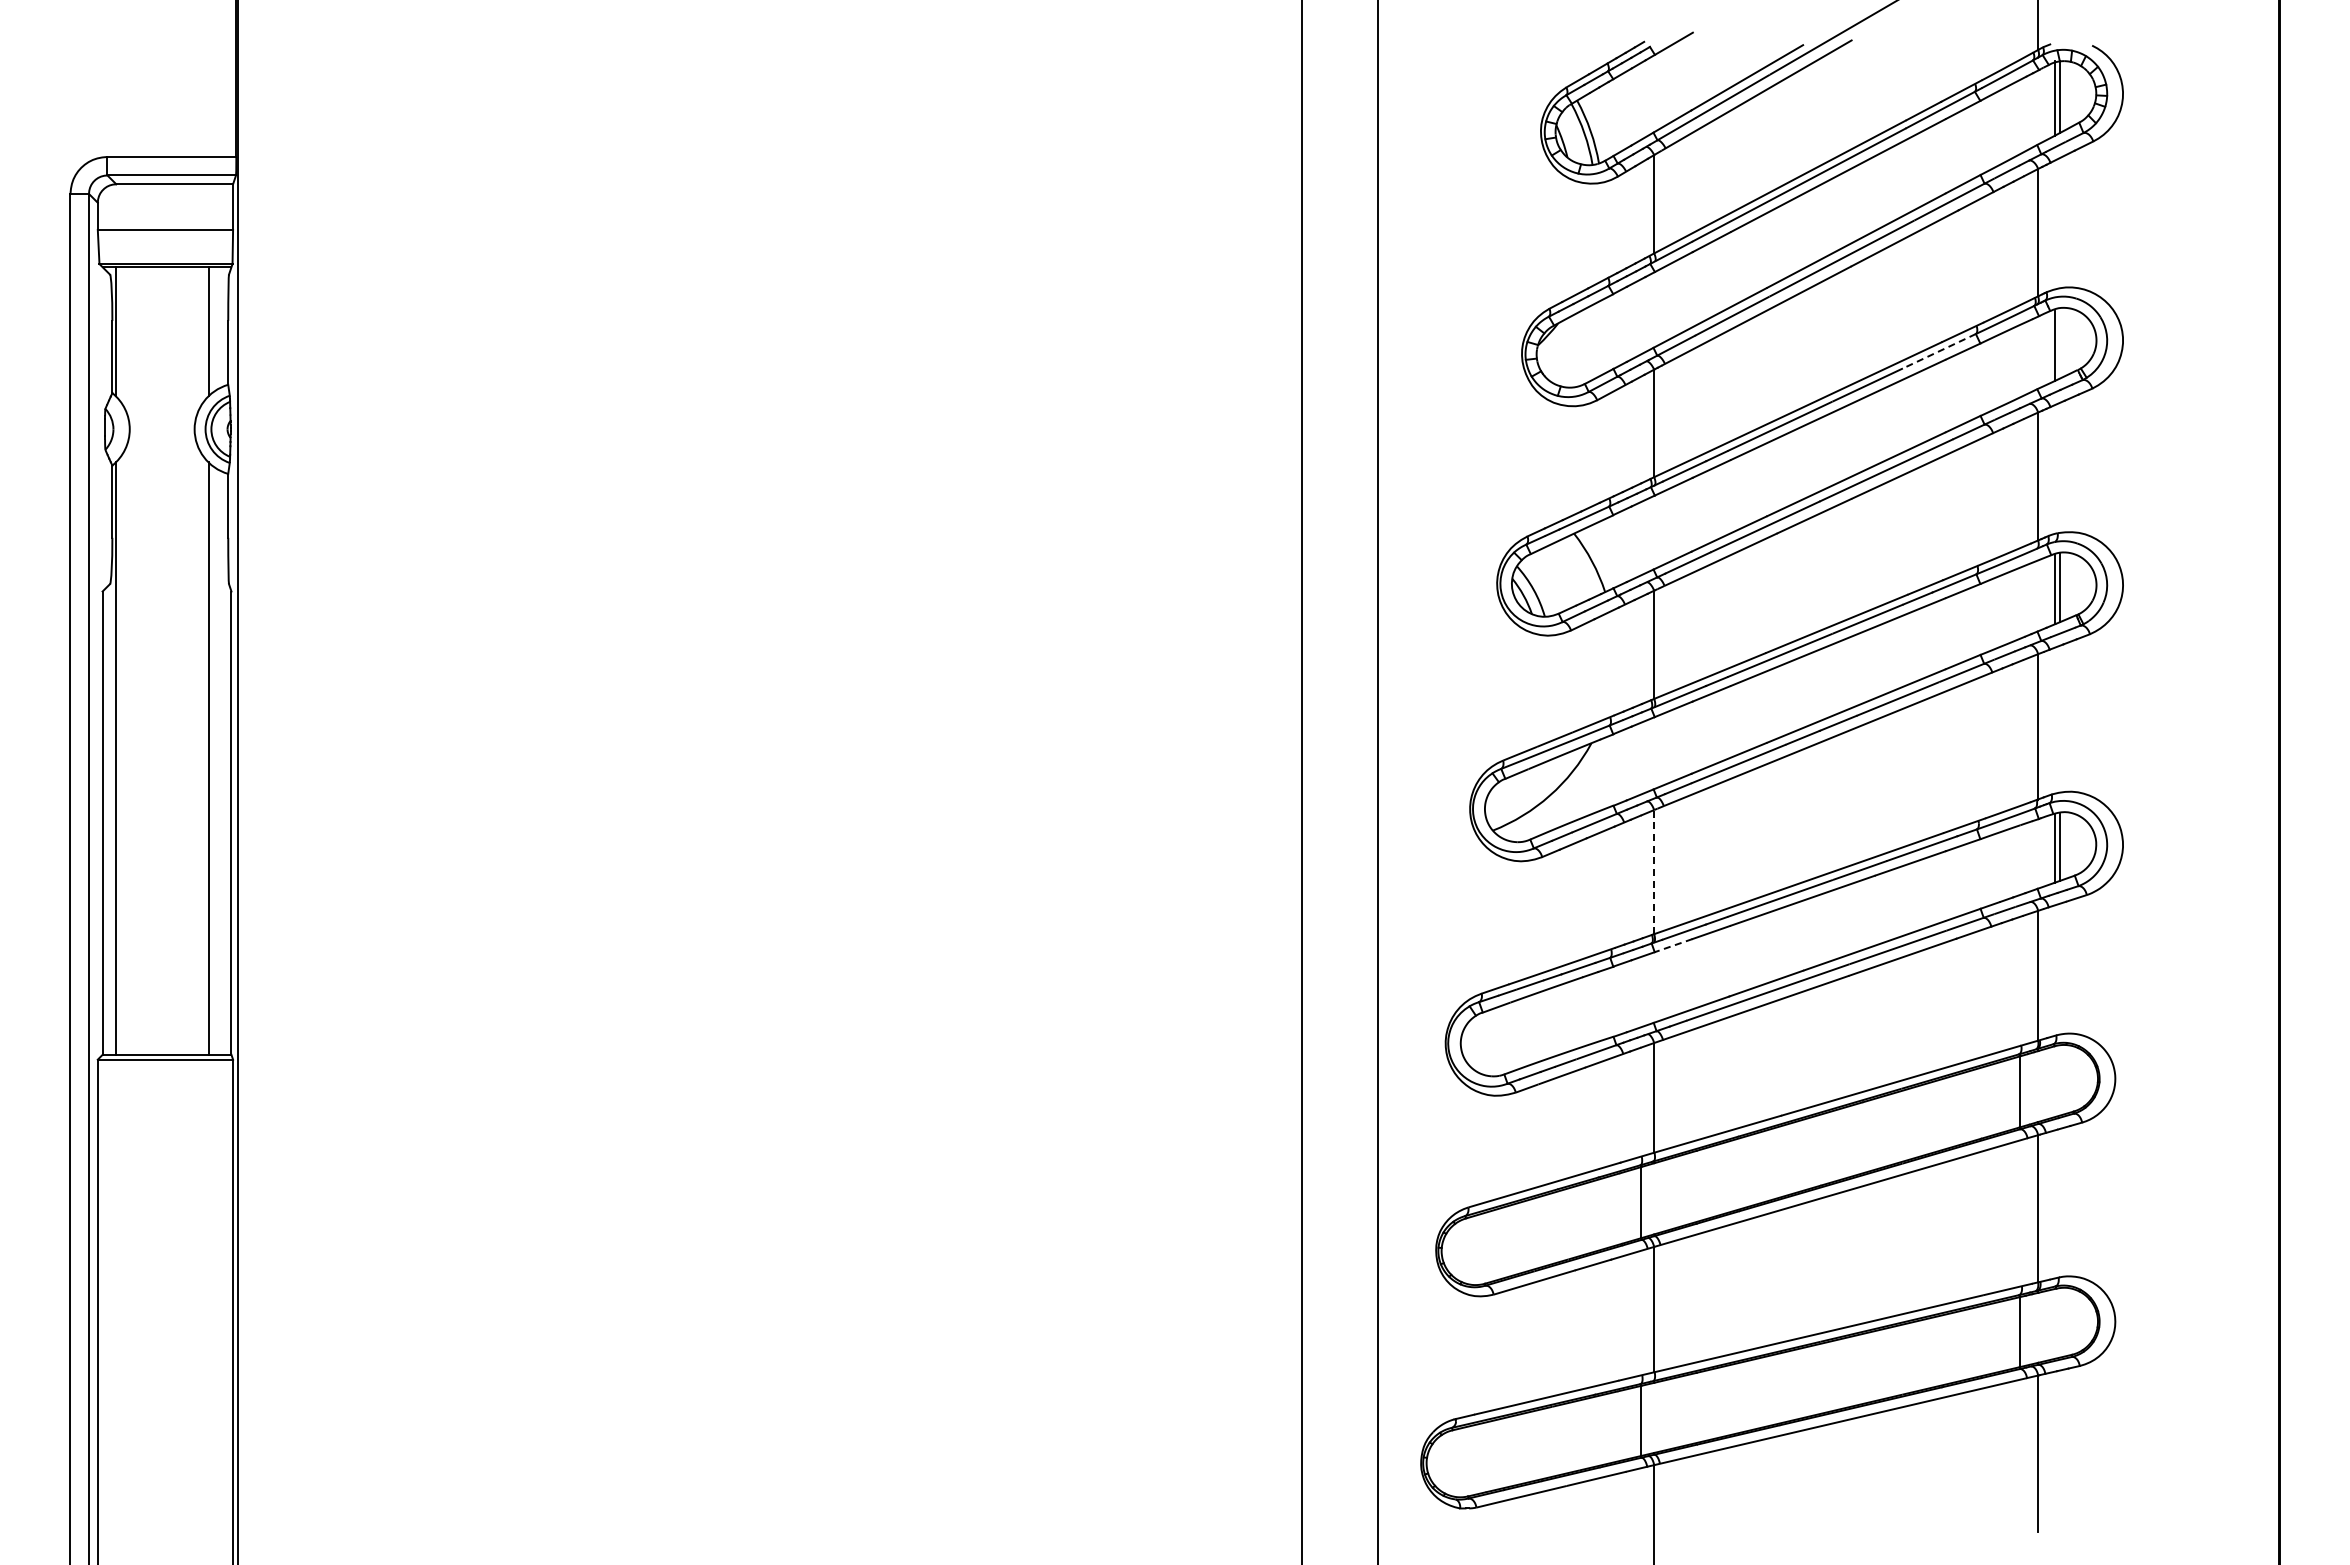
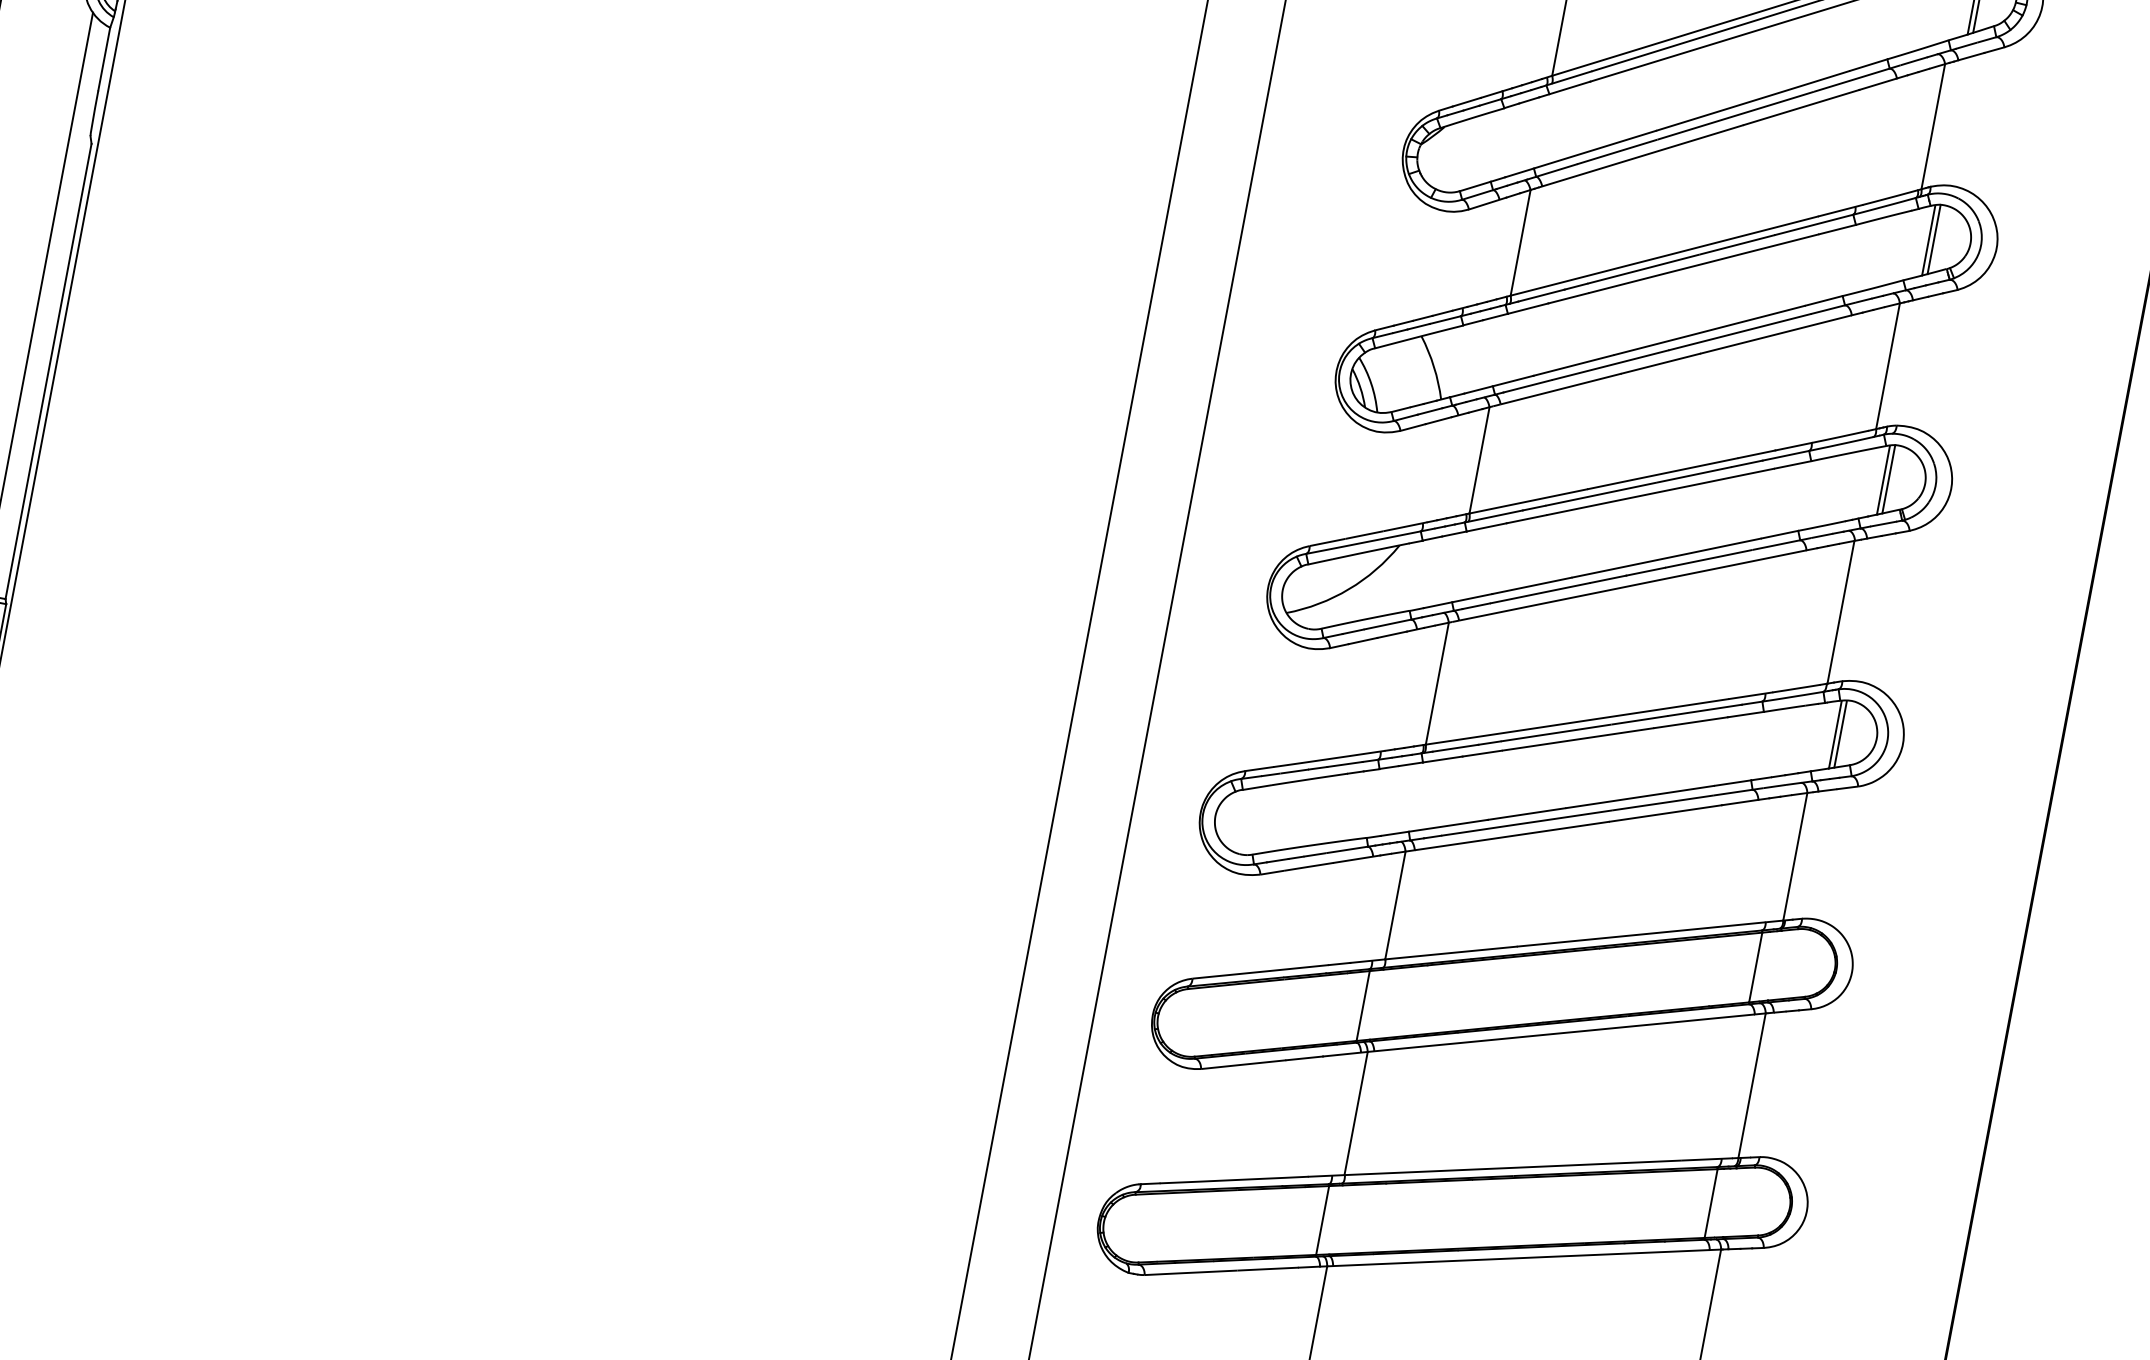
line: (2059, 343) -> (1933, 239), added
line: (1938, 351) -> (1813, 224), dashed -> solid
line: (1654, 871) -> (1437, 683), dashed -> solid
line: (1673, 945) -> (1442, 759), dashed -> solid

